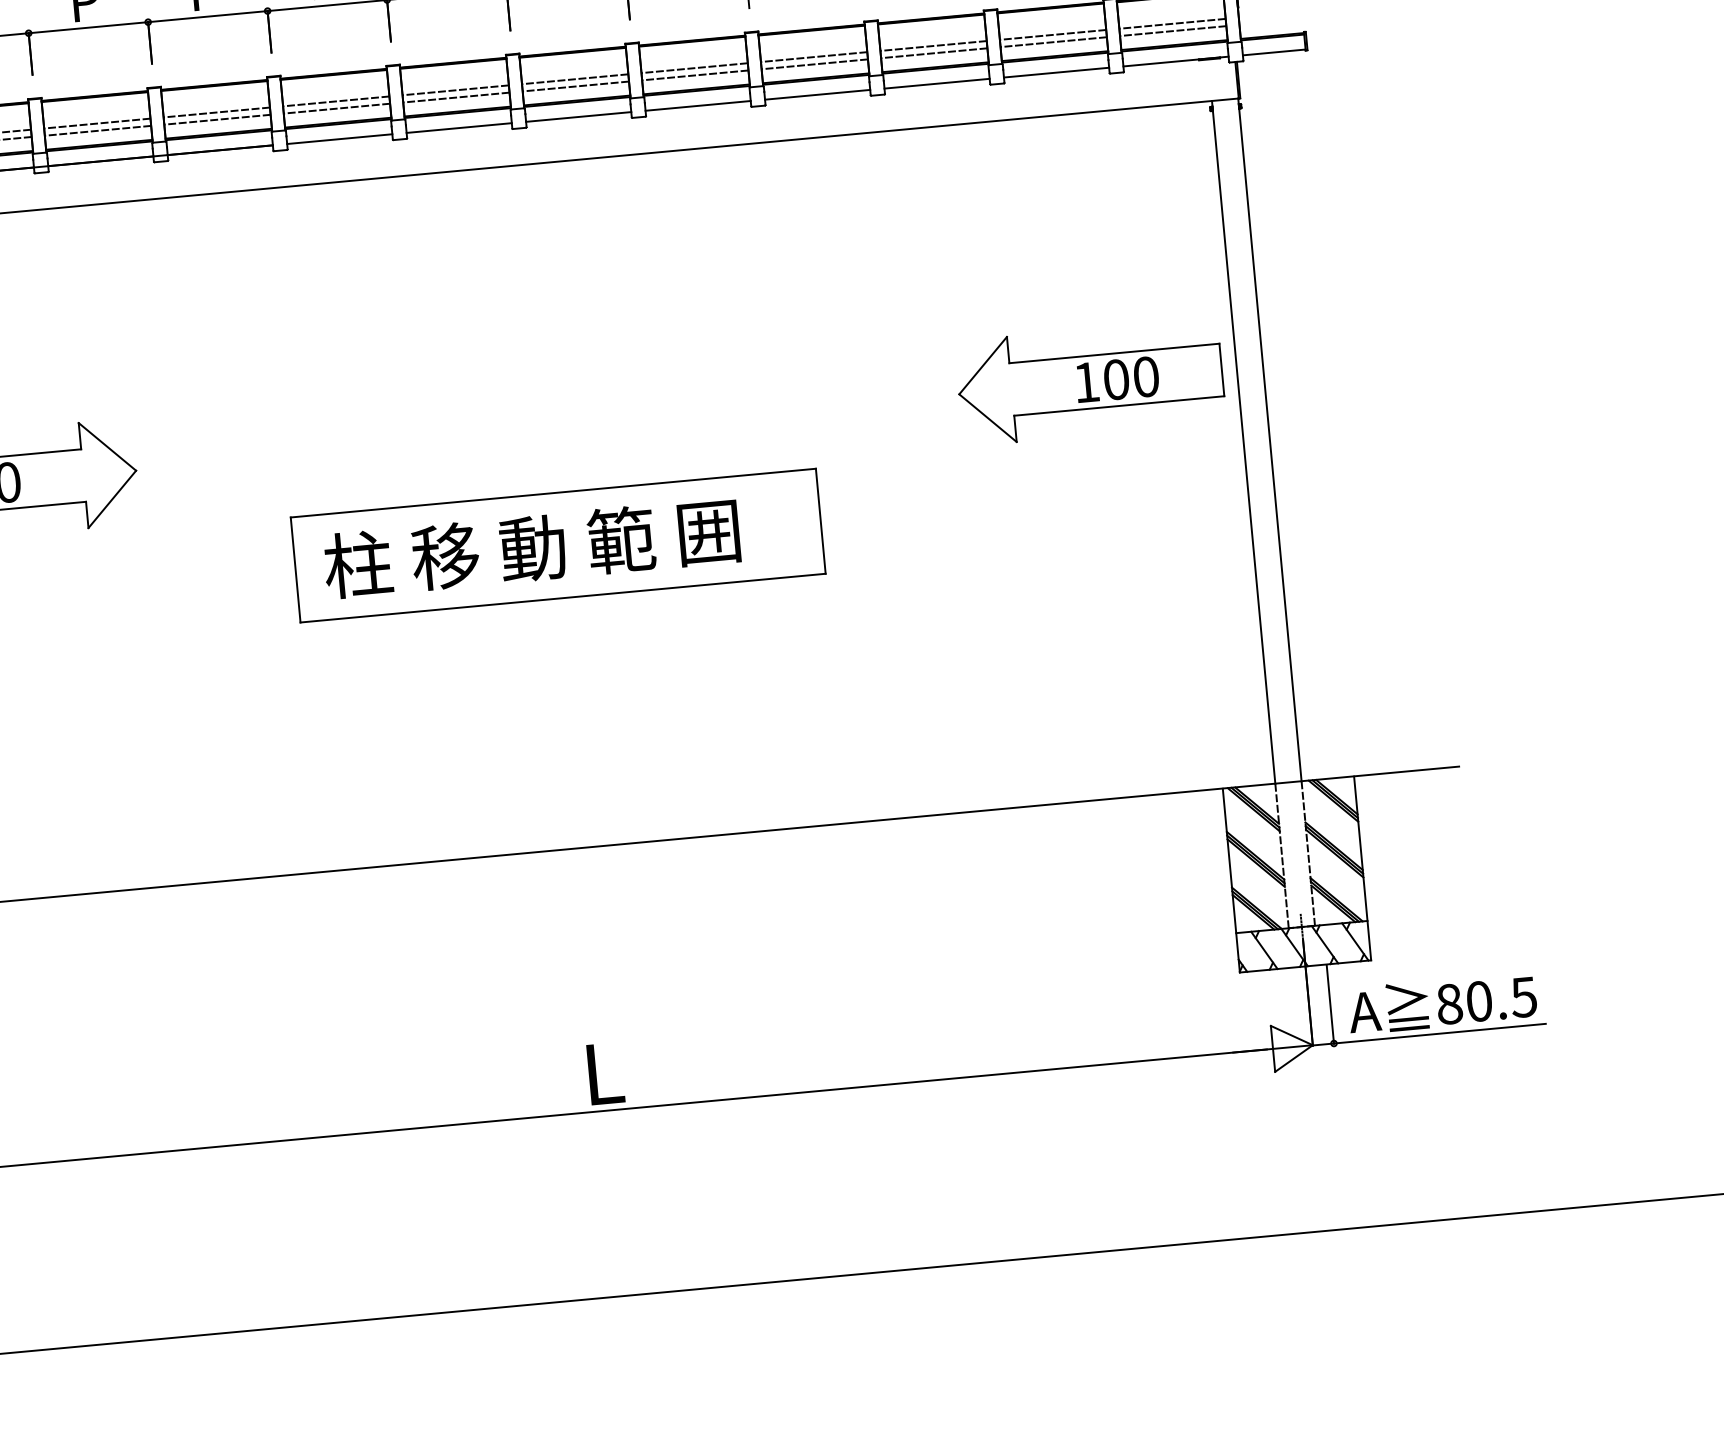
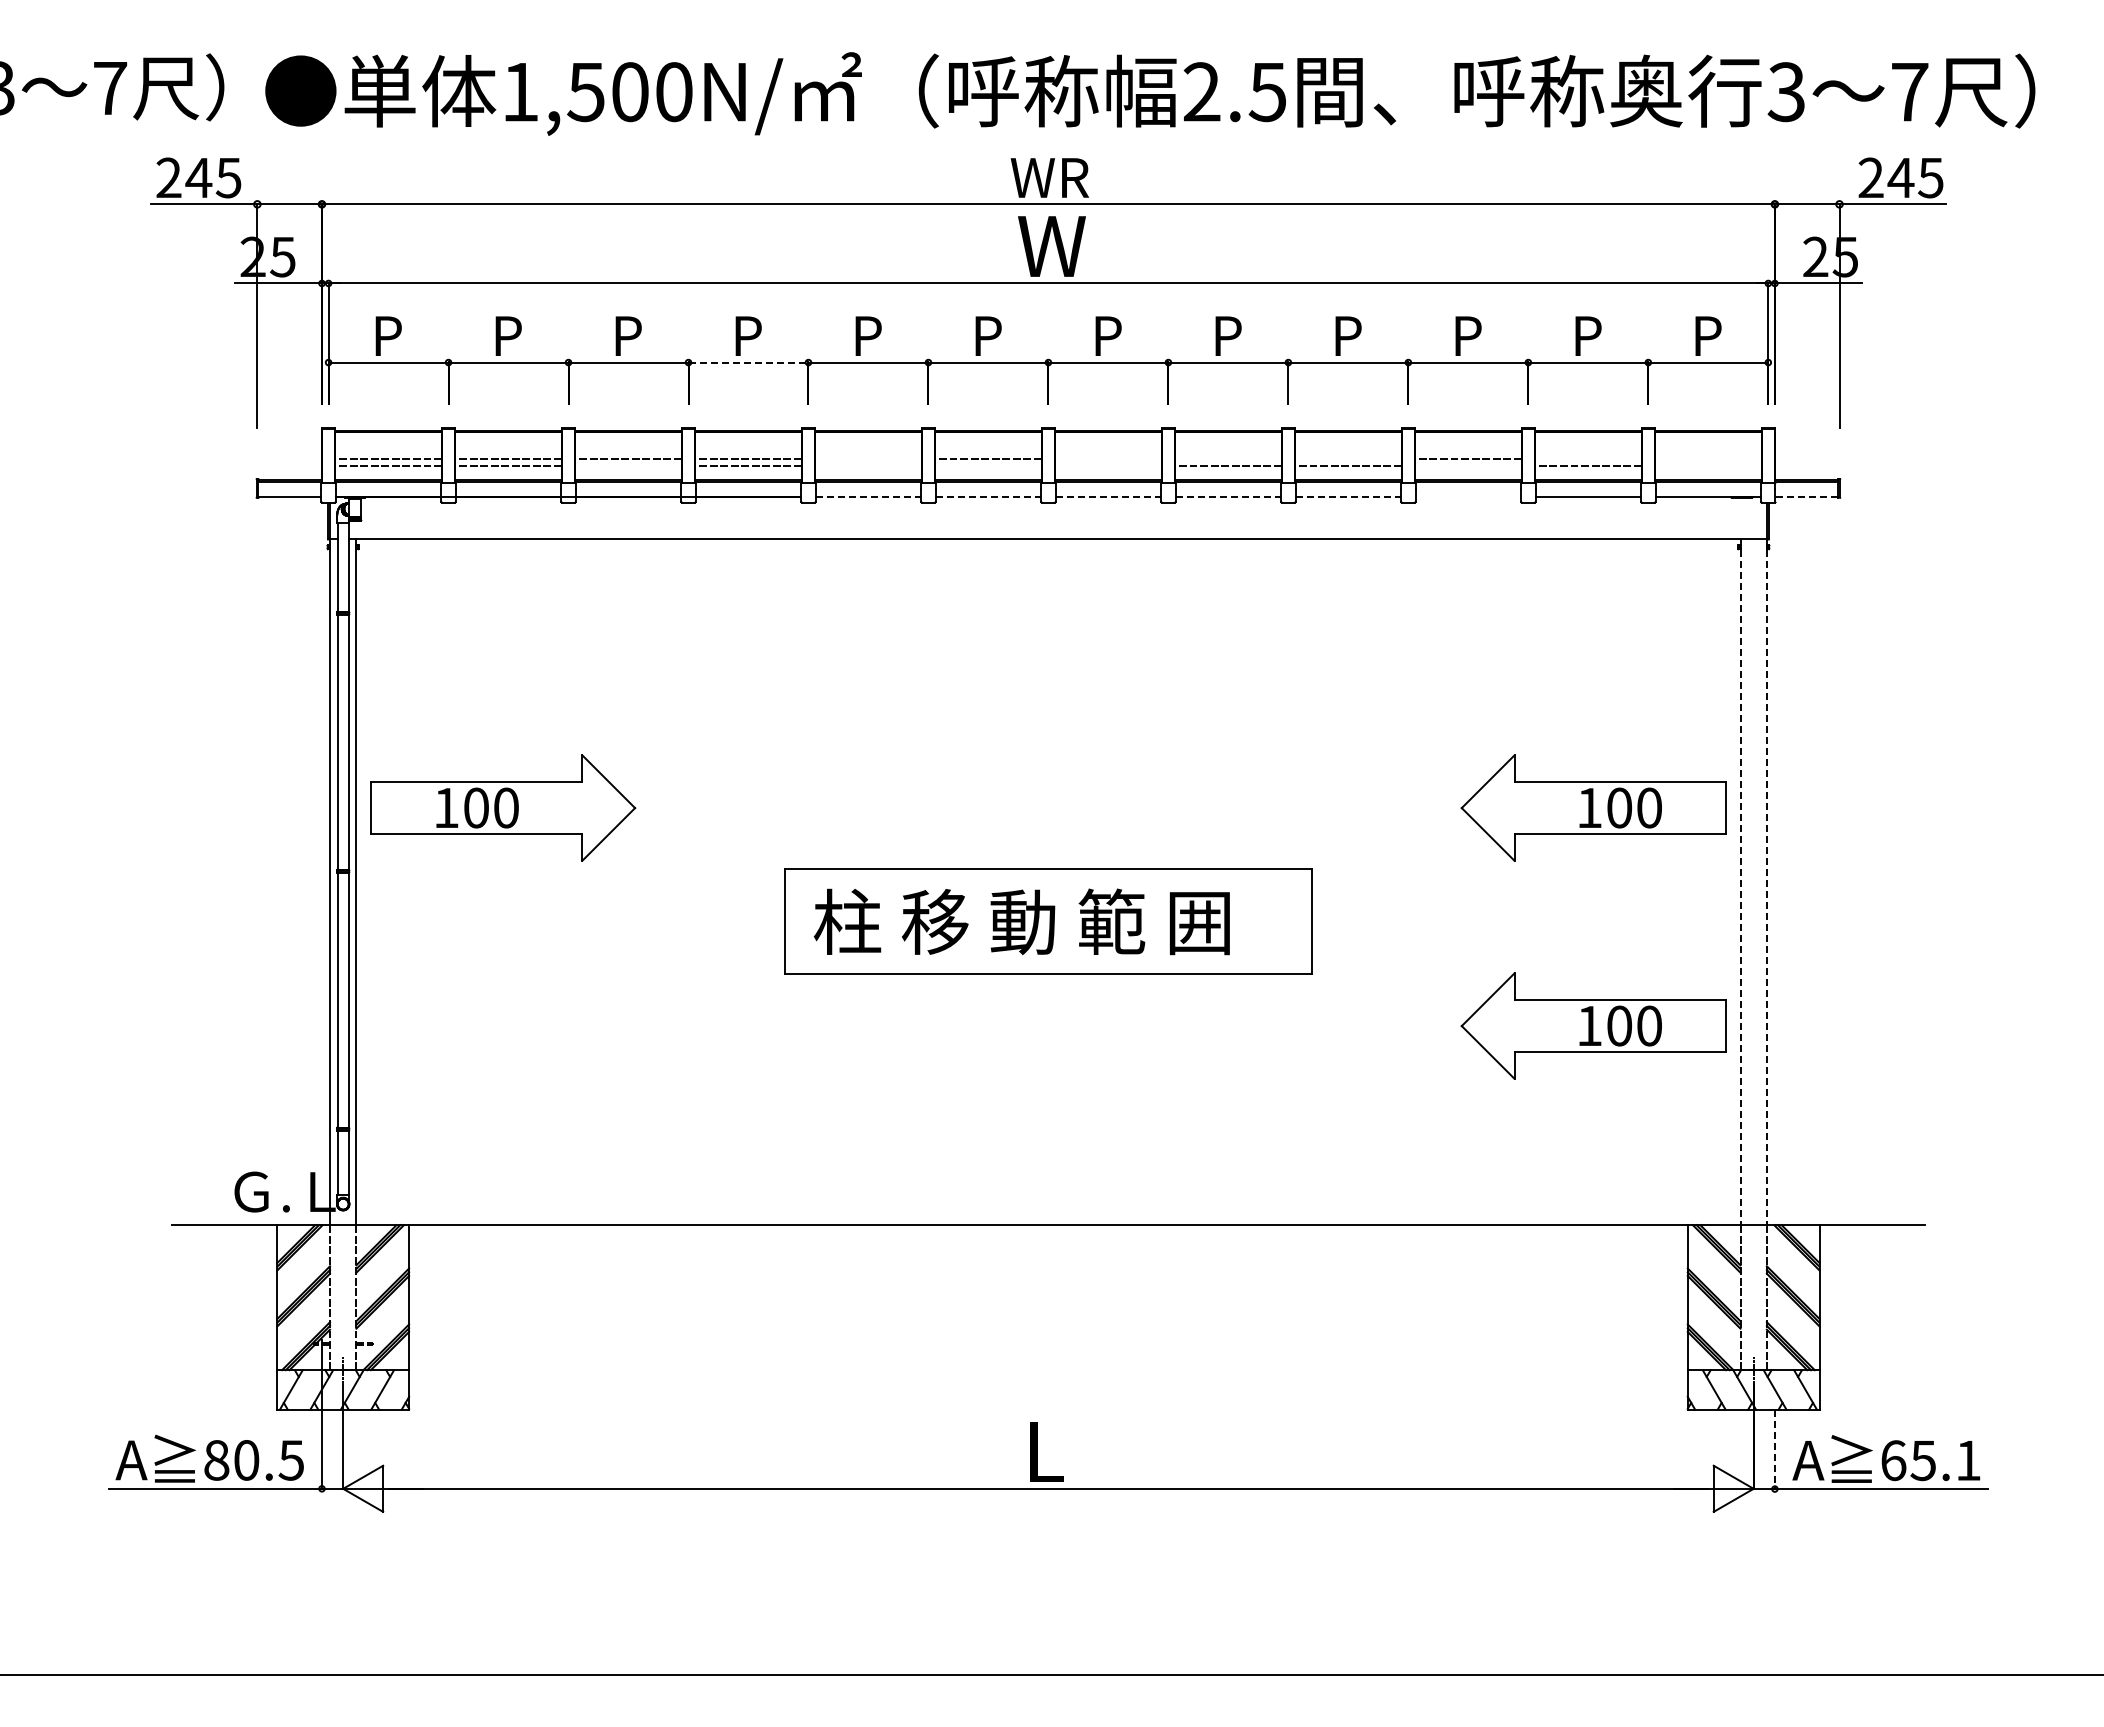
line: (207, 16) -> (748, 362), solid -> dashed
line: (1171, 23) -> (1707, 458), removed
line: (1172, 31) -> (1707, 466), removed
line: (1052, 34) -> (1587, 458), removed
line: (1273, 52) -> (1806, 496), solid -> dashed
line: (933, 53) -> (1467, 466), removed
line: (813, 56) -> (1347, 458), removed
line: (694, 67) -> (1228, 458), removed
line: (575, 78) -> (1108, 458), removed
line: (937, 83) -> (1468, 496), removed
line: (575, 86) -> (1108, 466), removed
line: (817, 94) -> (1348, 496), solid -> dashed
line: (456, 97) -> (988, 466), removed
line: (336, 101) -> (868, 458), removed
line: (698, 105) -> (1228, 496), solid -> dashed
line: (336, 109) -> (868, 466), removed
line: (578, 116) -> (1108, 496), solid -> dashed
line: (459, 127) -> (988, 496), solid -> dashed
line: (98, 131) -> (628, 466), removed
line: (339, 138) -> (868, 496), solid -> dashed
line: (1269, 440) -> (1766, 882), solid -> dashed
line: (1243, 442) -> (1740, 882), solid -> dashed
part: (1110, 598) -> (1593, 1025), added
text: (1486, 1000) -> (1930, 1460), 80.5 -> 65.1
line: (1329, 1004) -> (1774, 1449), solid -> dashed

